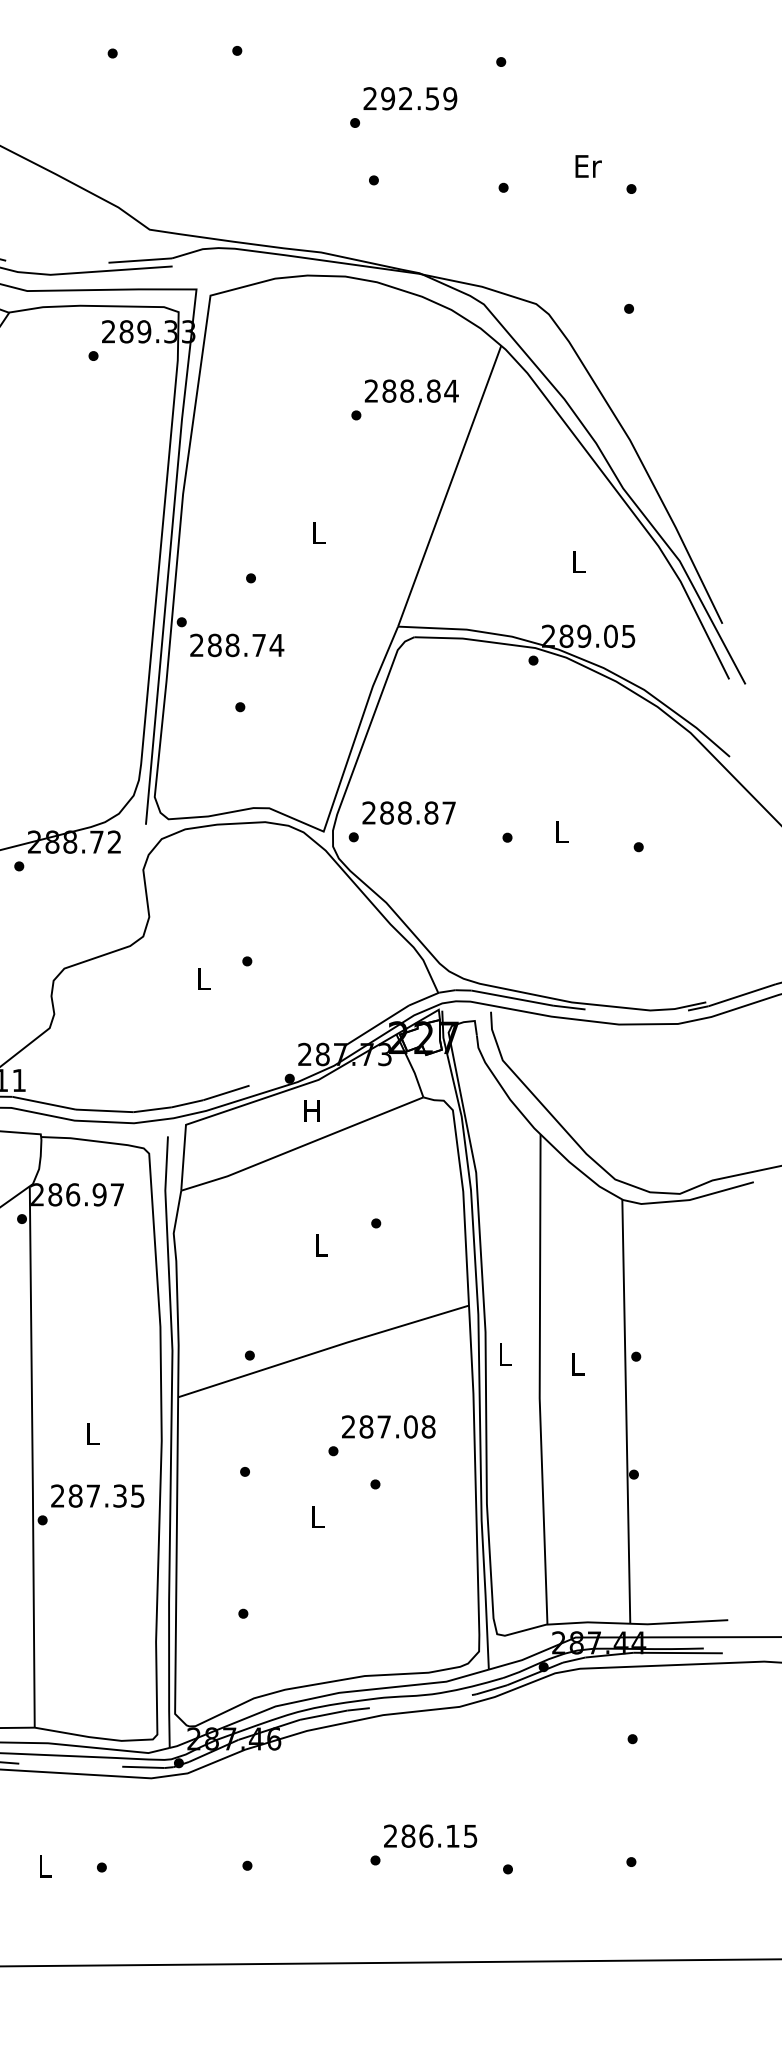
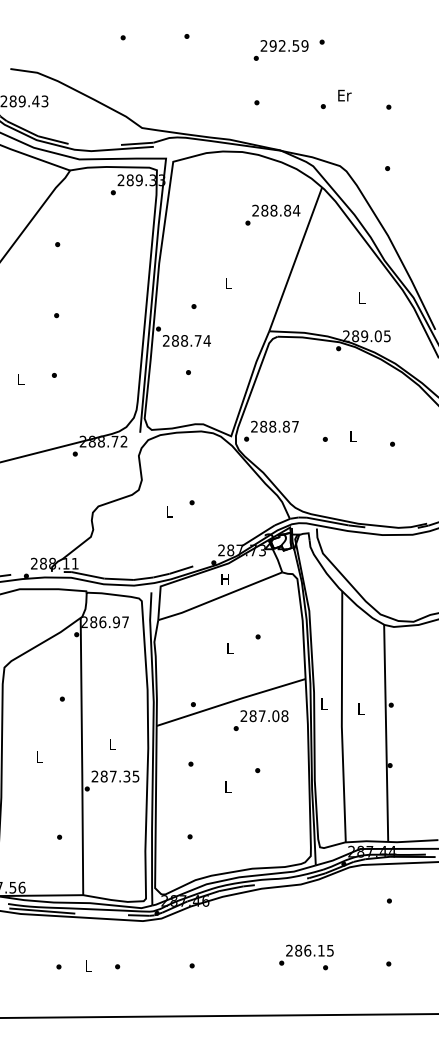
text: (402, 107) -> (280, 50), moved
text: (587, 166) -> (344, 95), moved
text: (380, 1435) -> (260, 720), moved
text: (423, 1843) -> (306, 954), moved

